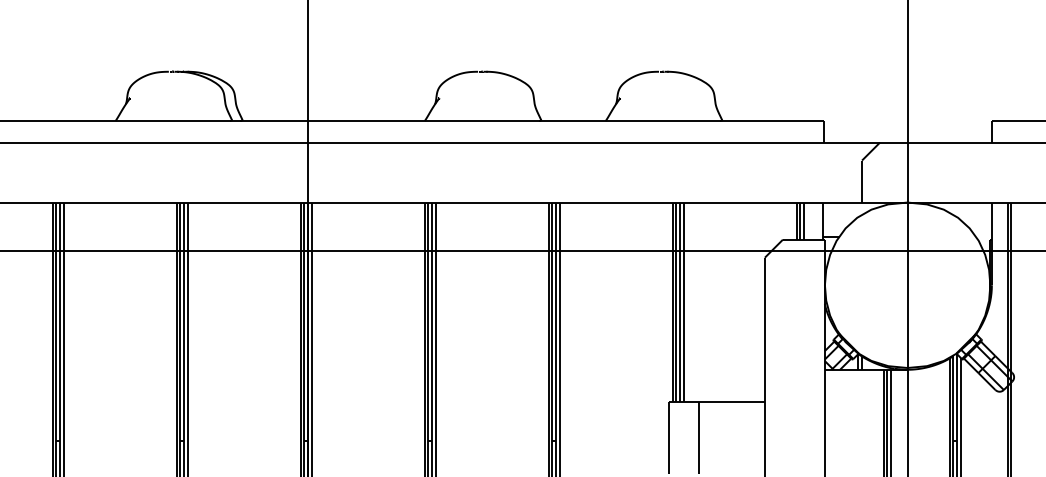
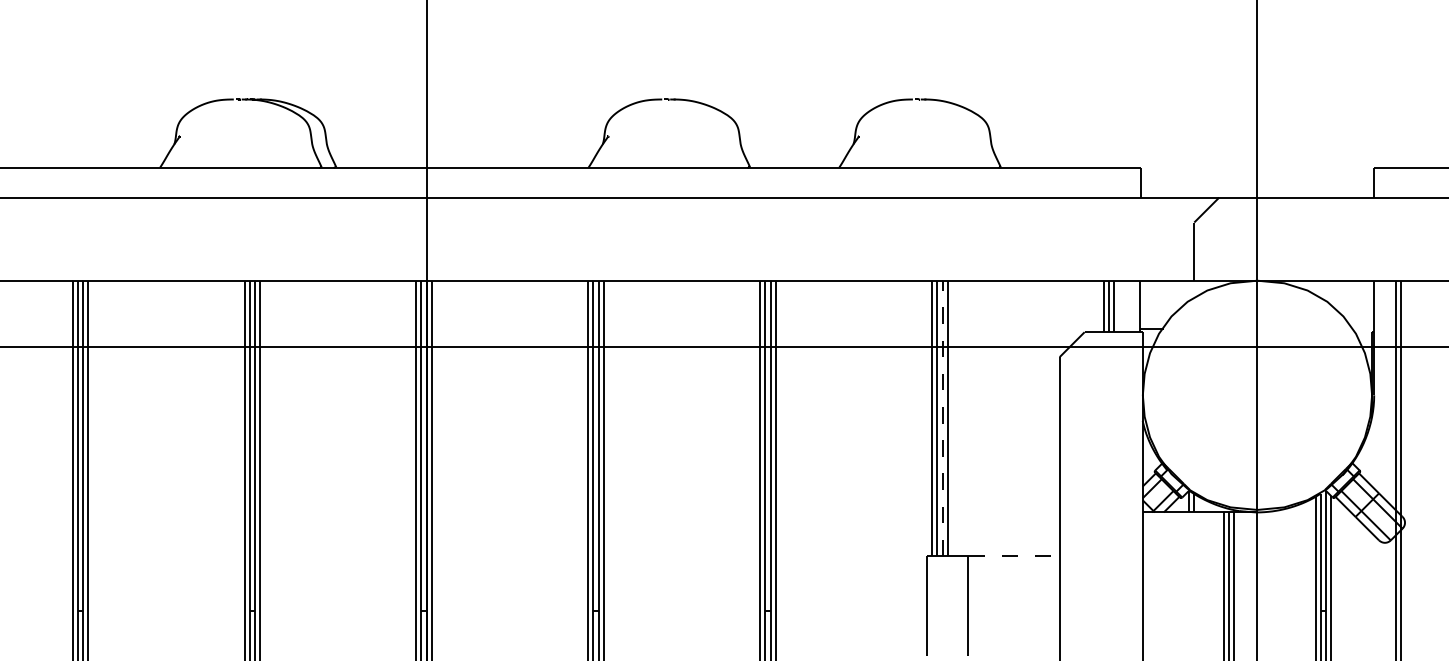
line: (680, 302) -> (942, 418), solid -> dashed
line: (732, 401) -> (1014, 556), solid -> dashed

